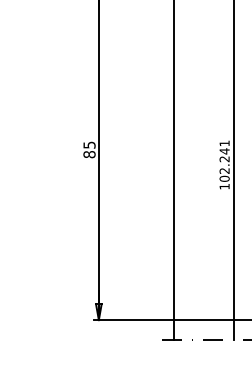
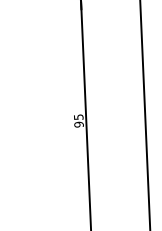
text: (89, 154) -> (79, 124), 85 -> 95

